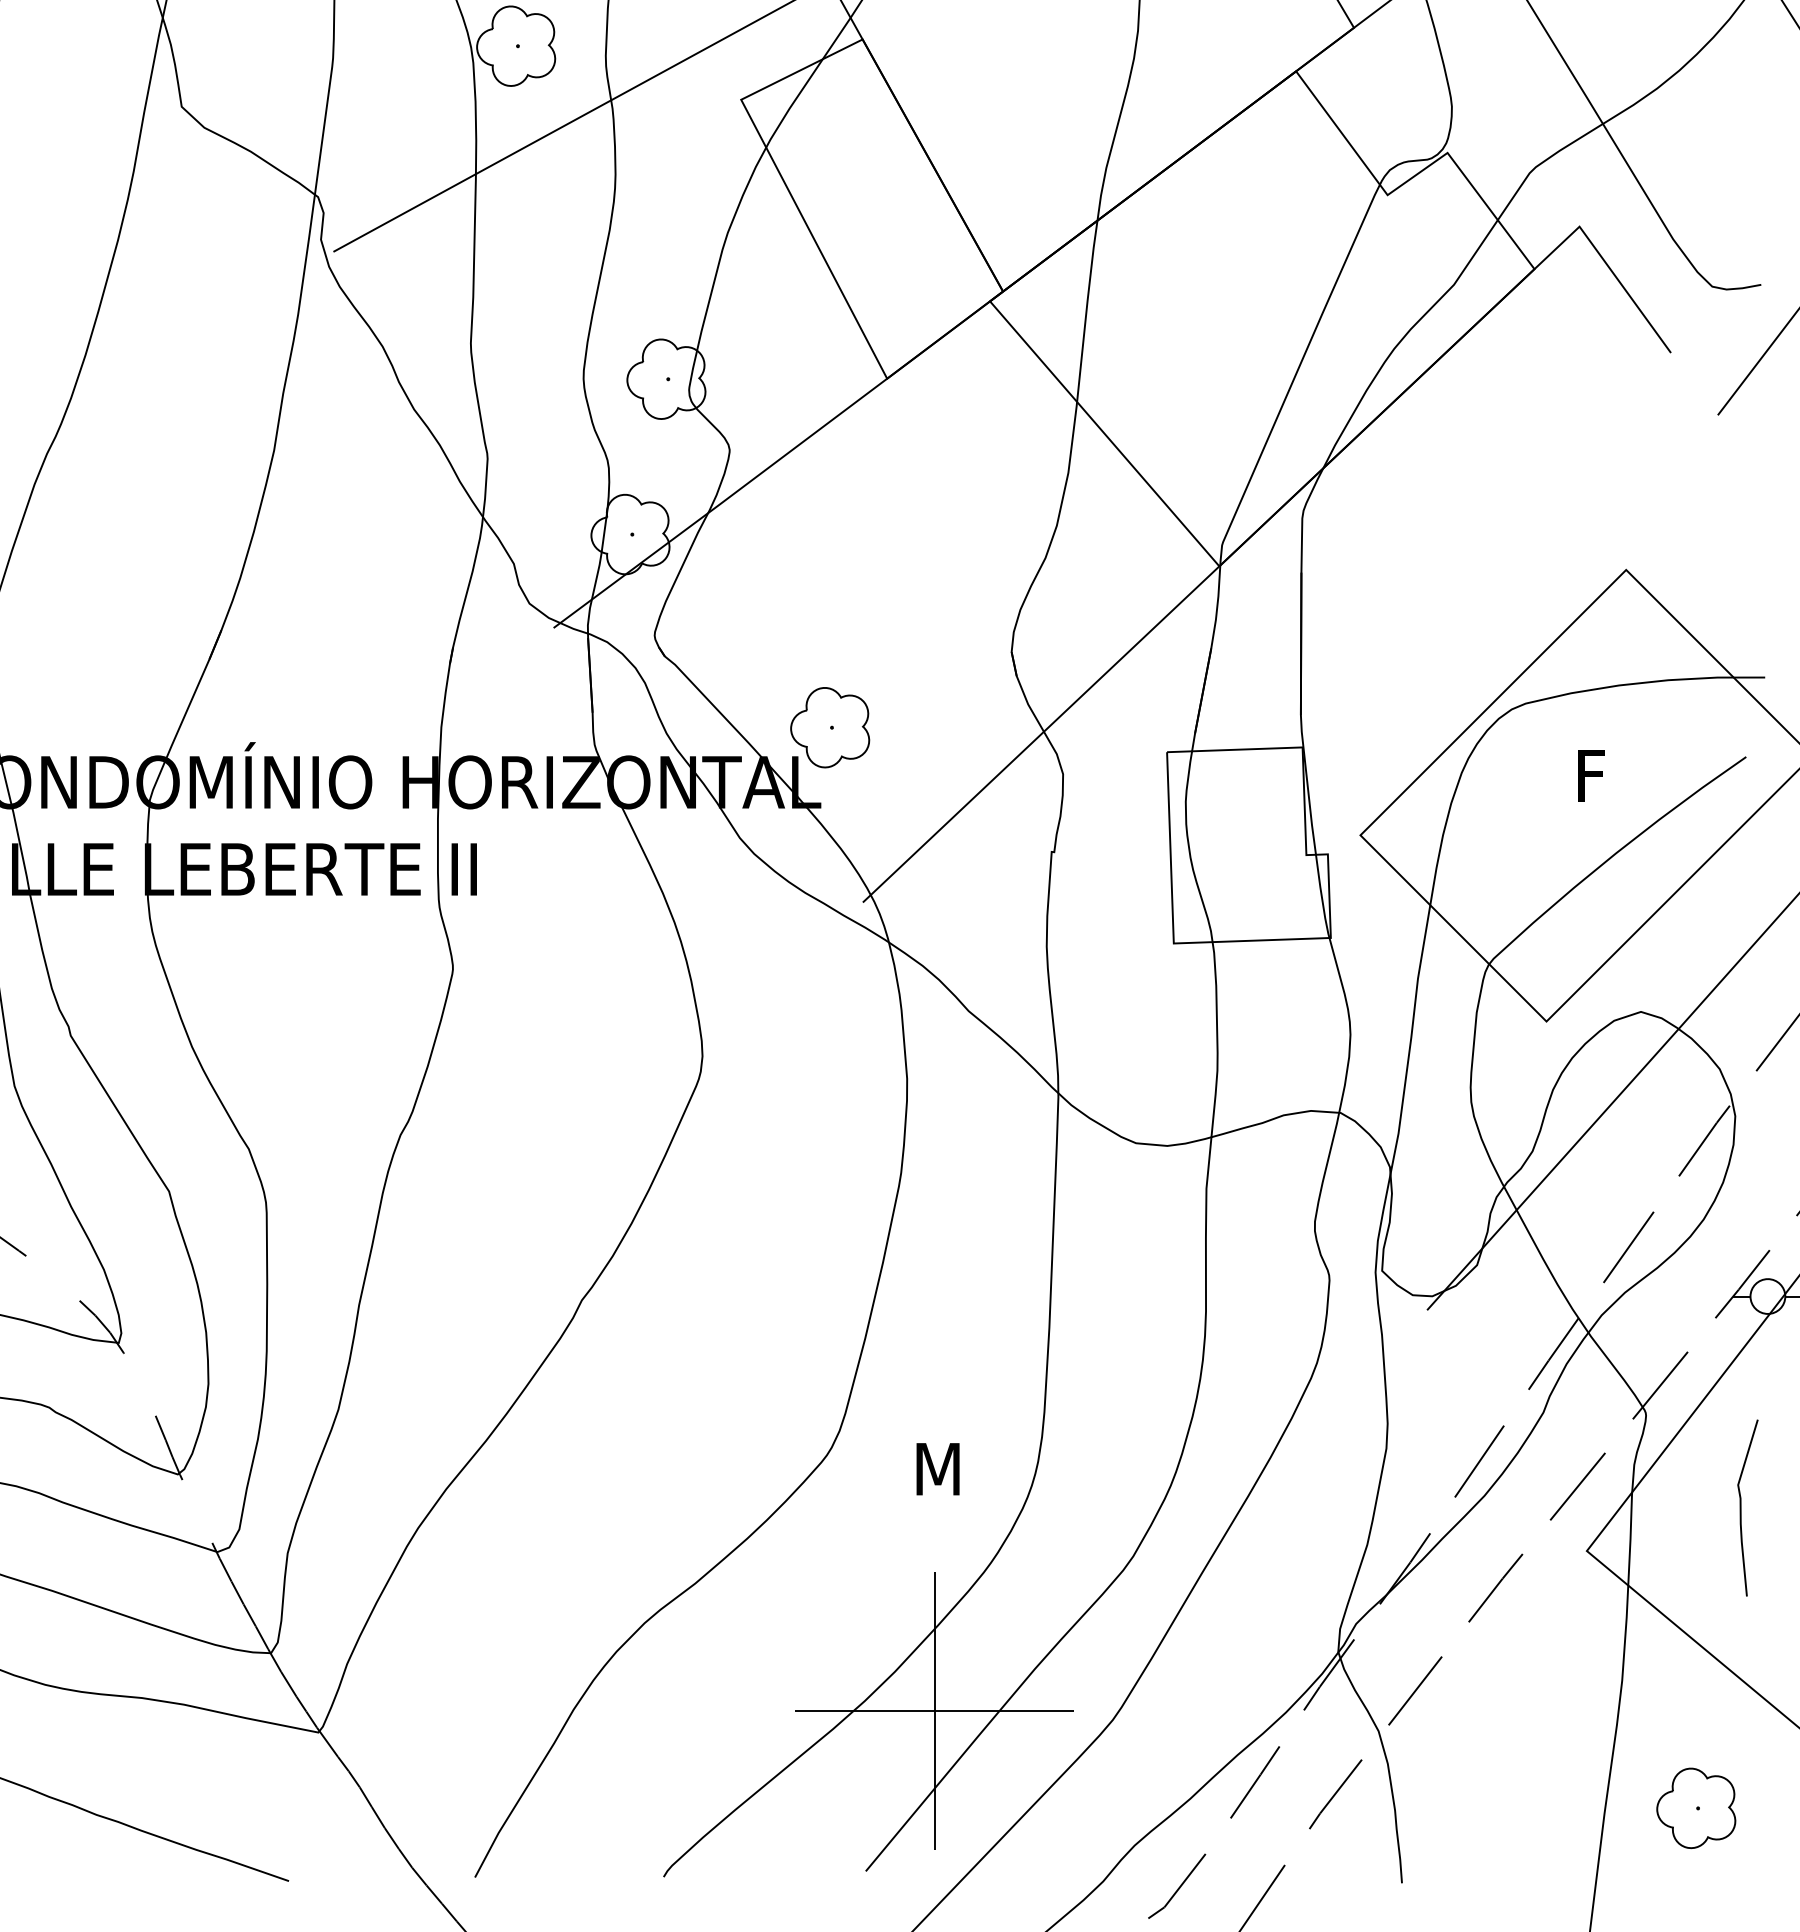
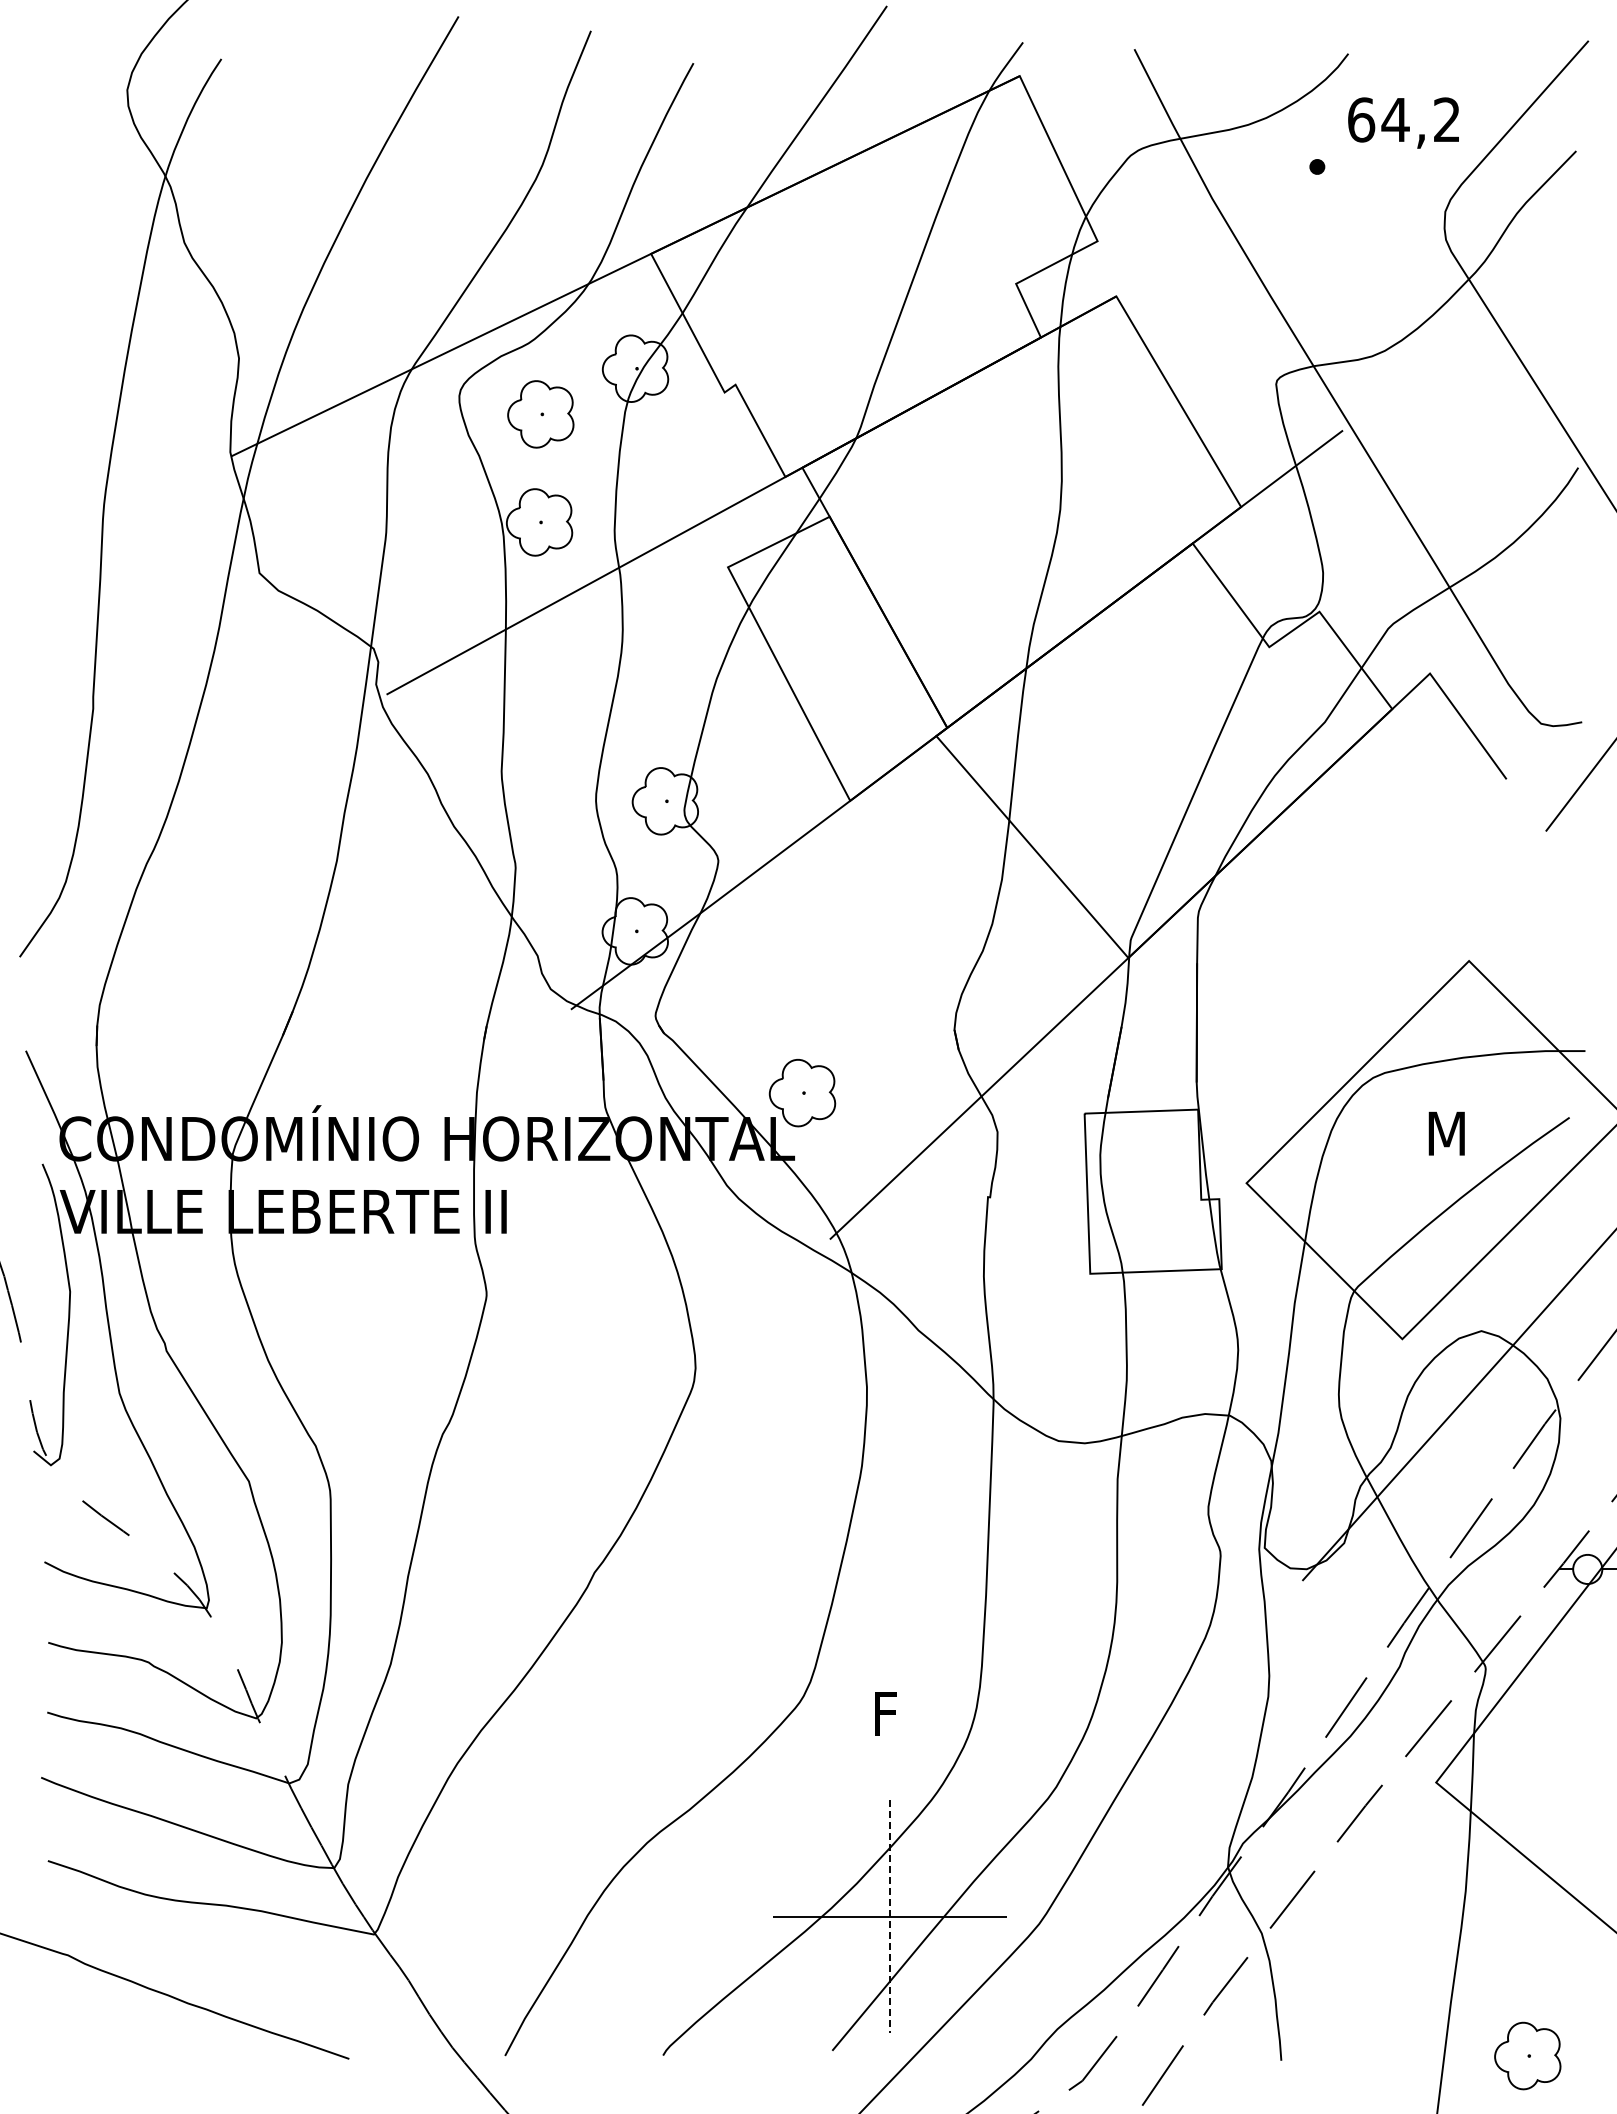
text: (1599, 775) -> (1446, 1133), F -> M
text: (937, 1468) -> (892, 1713), M -> F
curve: (1741, 1507) -> (1565, 1746), removed
line: (935, 1711) -> (890, 1916), solid -> dashed
part: (1695, 1807) -> (1527, 2055), moved

